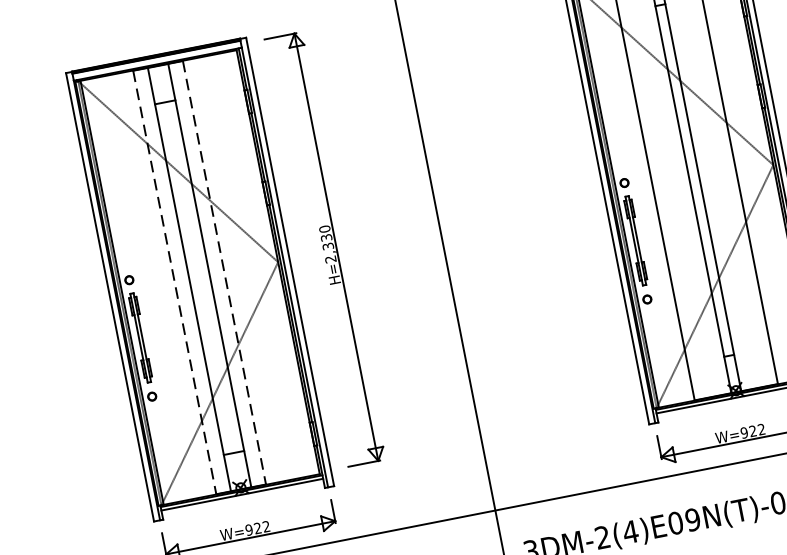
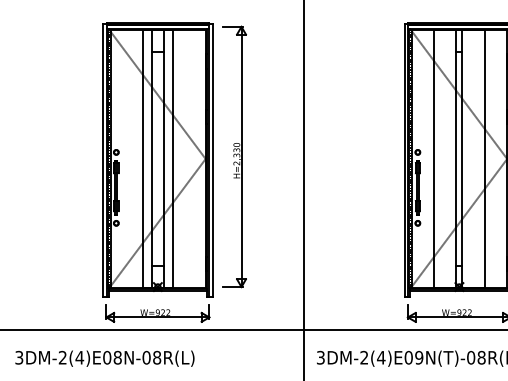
line: (223, 273) -> (172, 159), dashed -> solid
line: (174, 283) -> (142, 159), dashed -> solid

